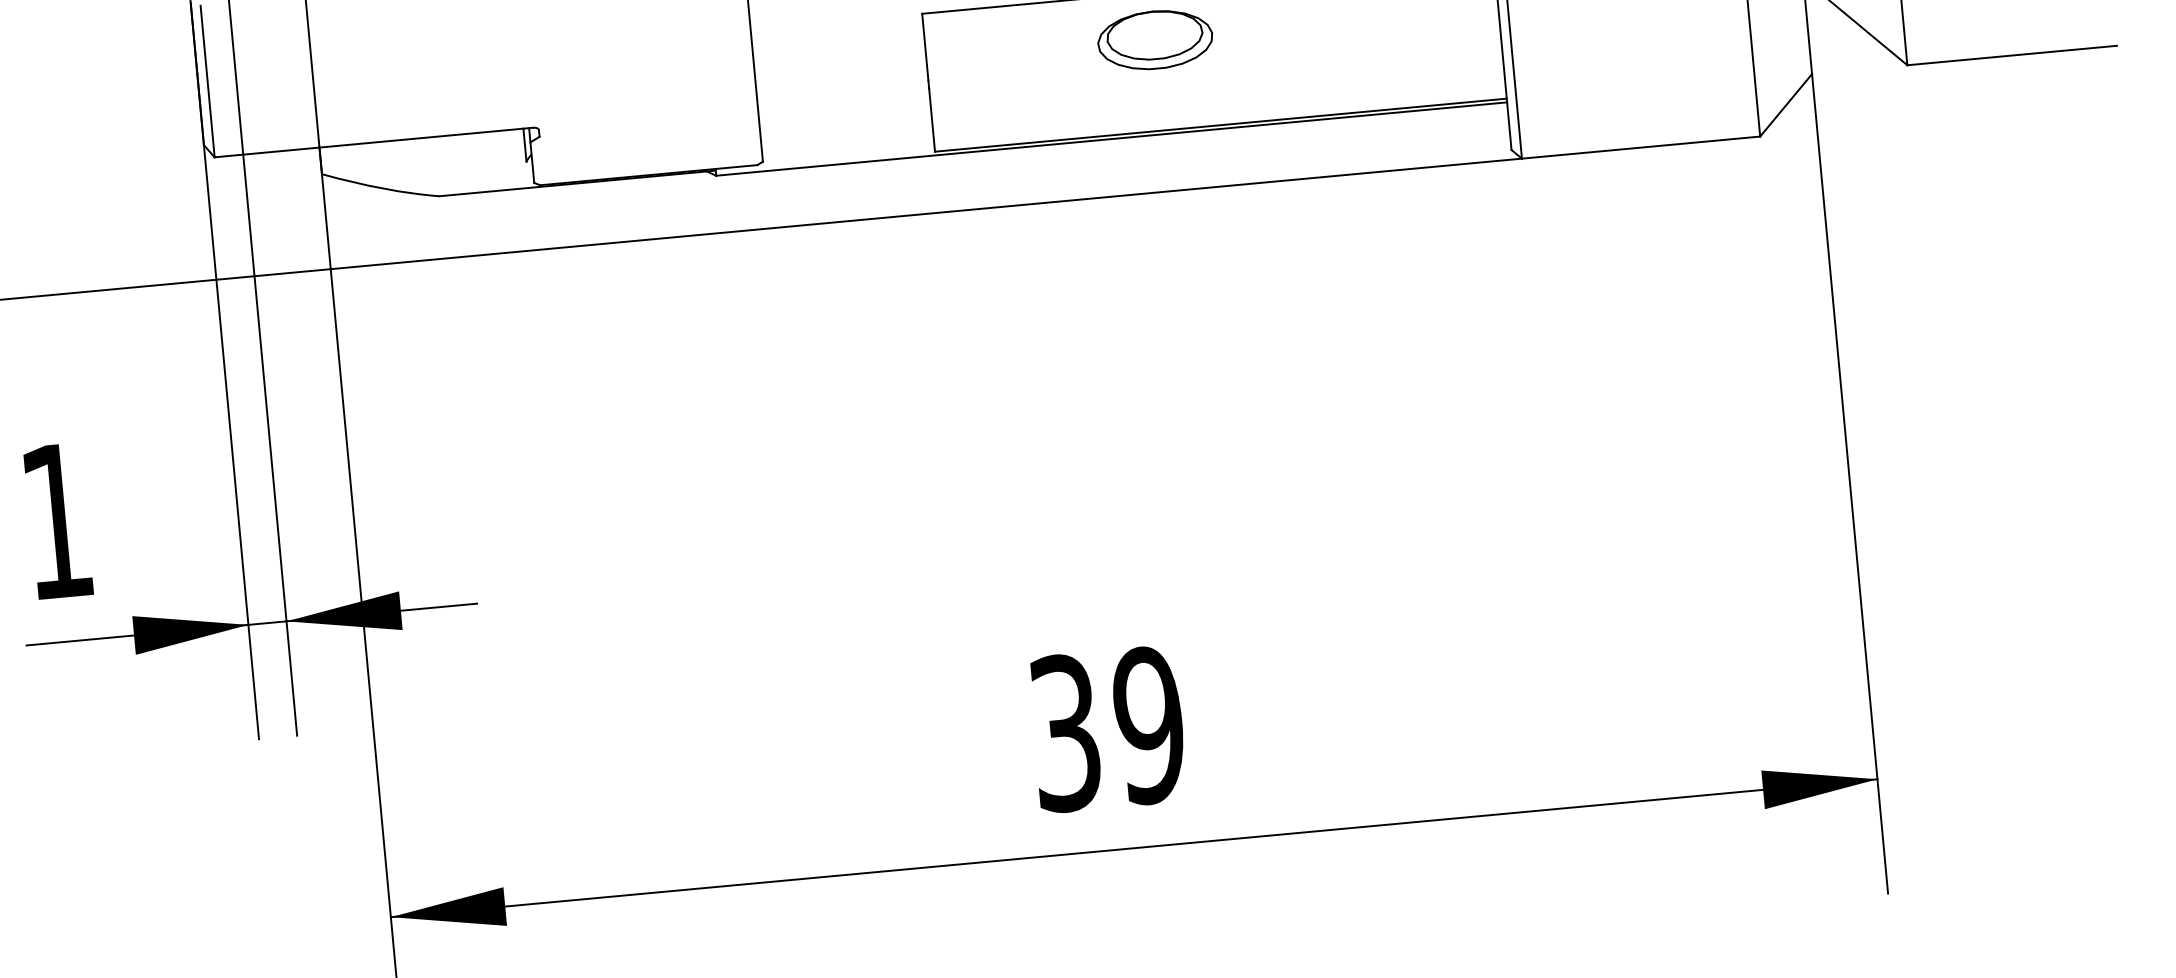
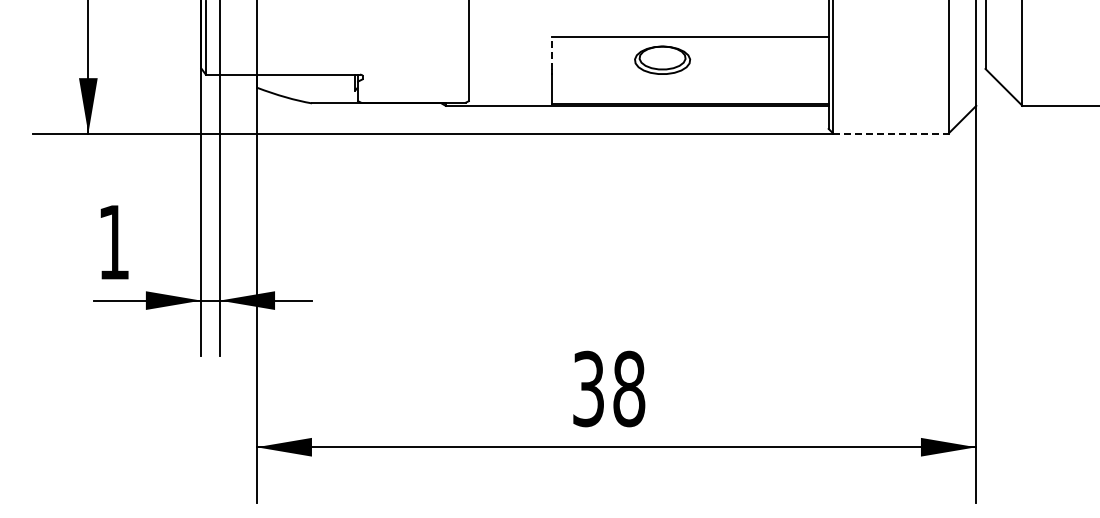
line: (924, 45) -> (551, 52), solid -> dashed
line: (1640, 147) -> (890, 133), solid -> dashed
text: (1149, 724) -> (629, 388), 39 -> 38

